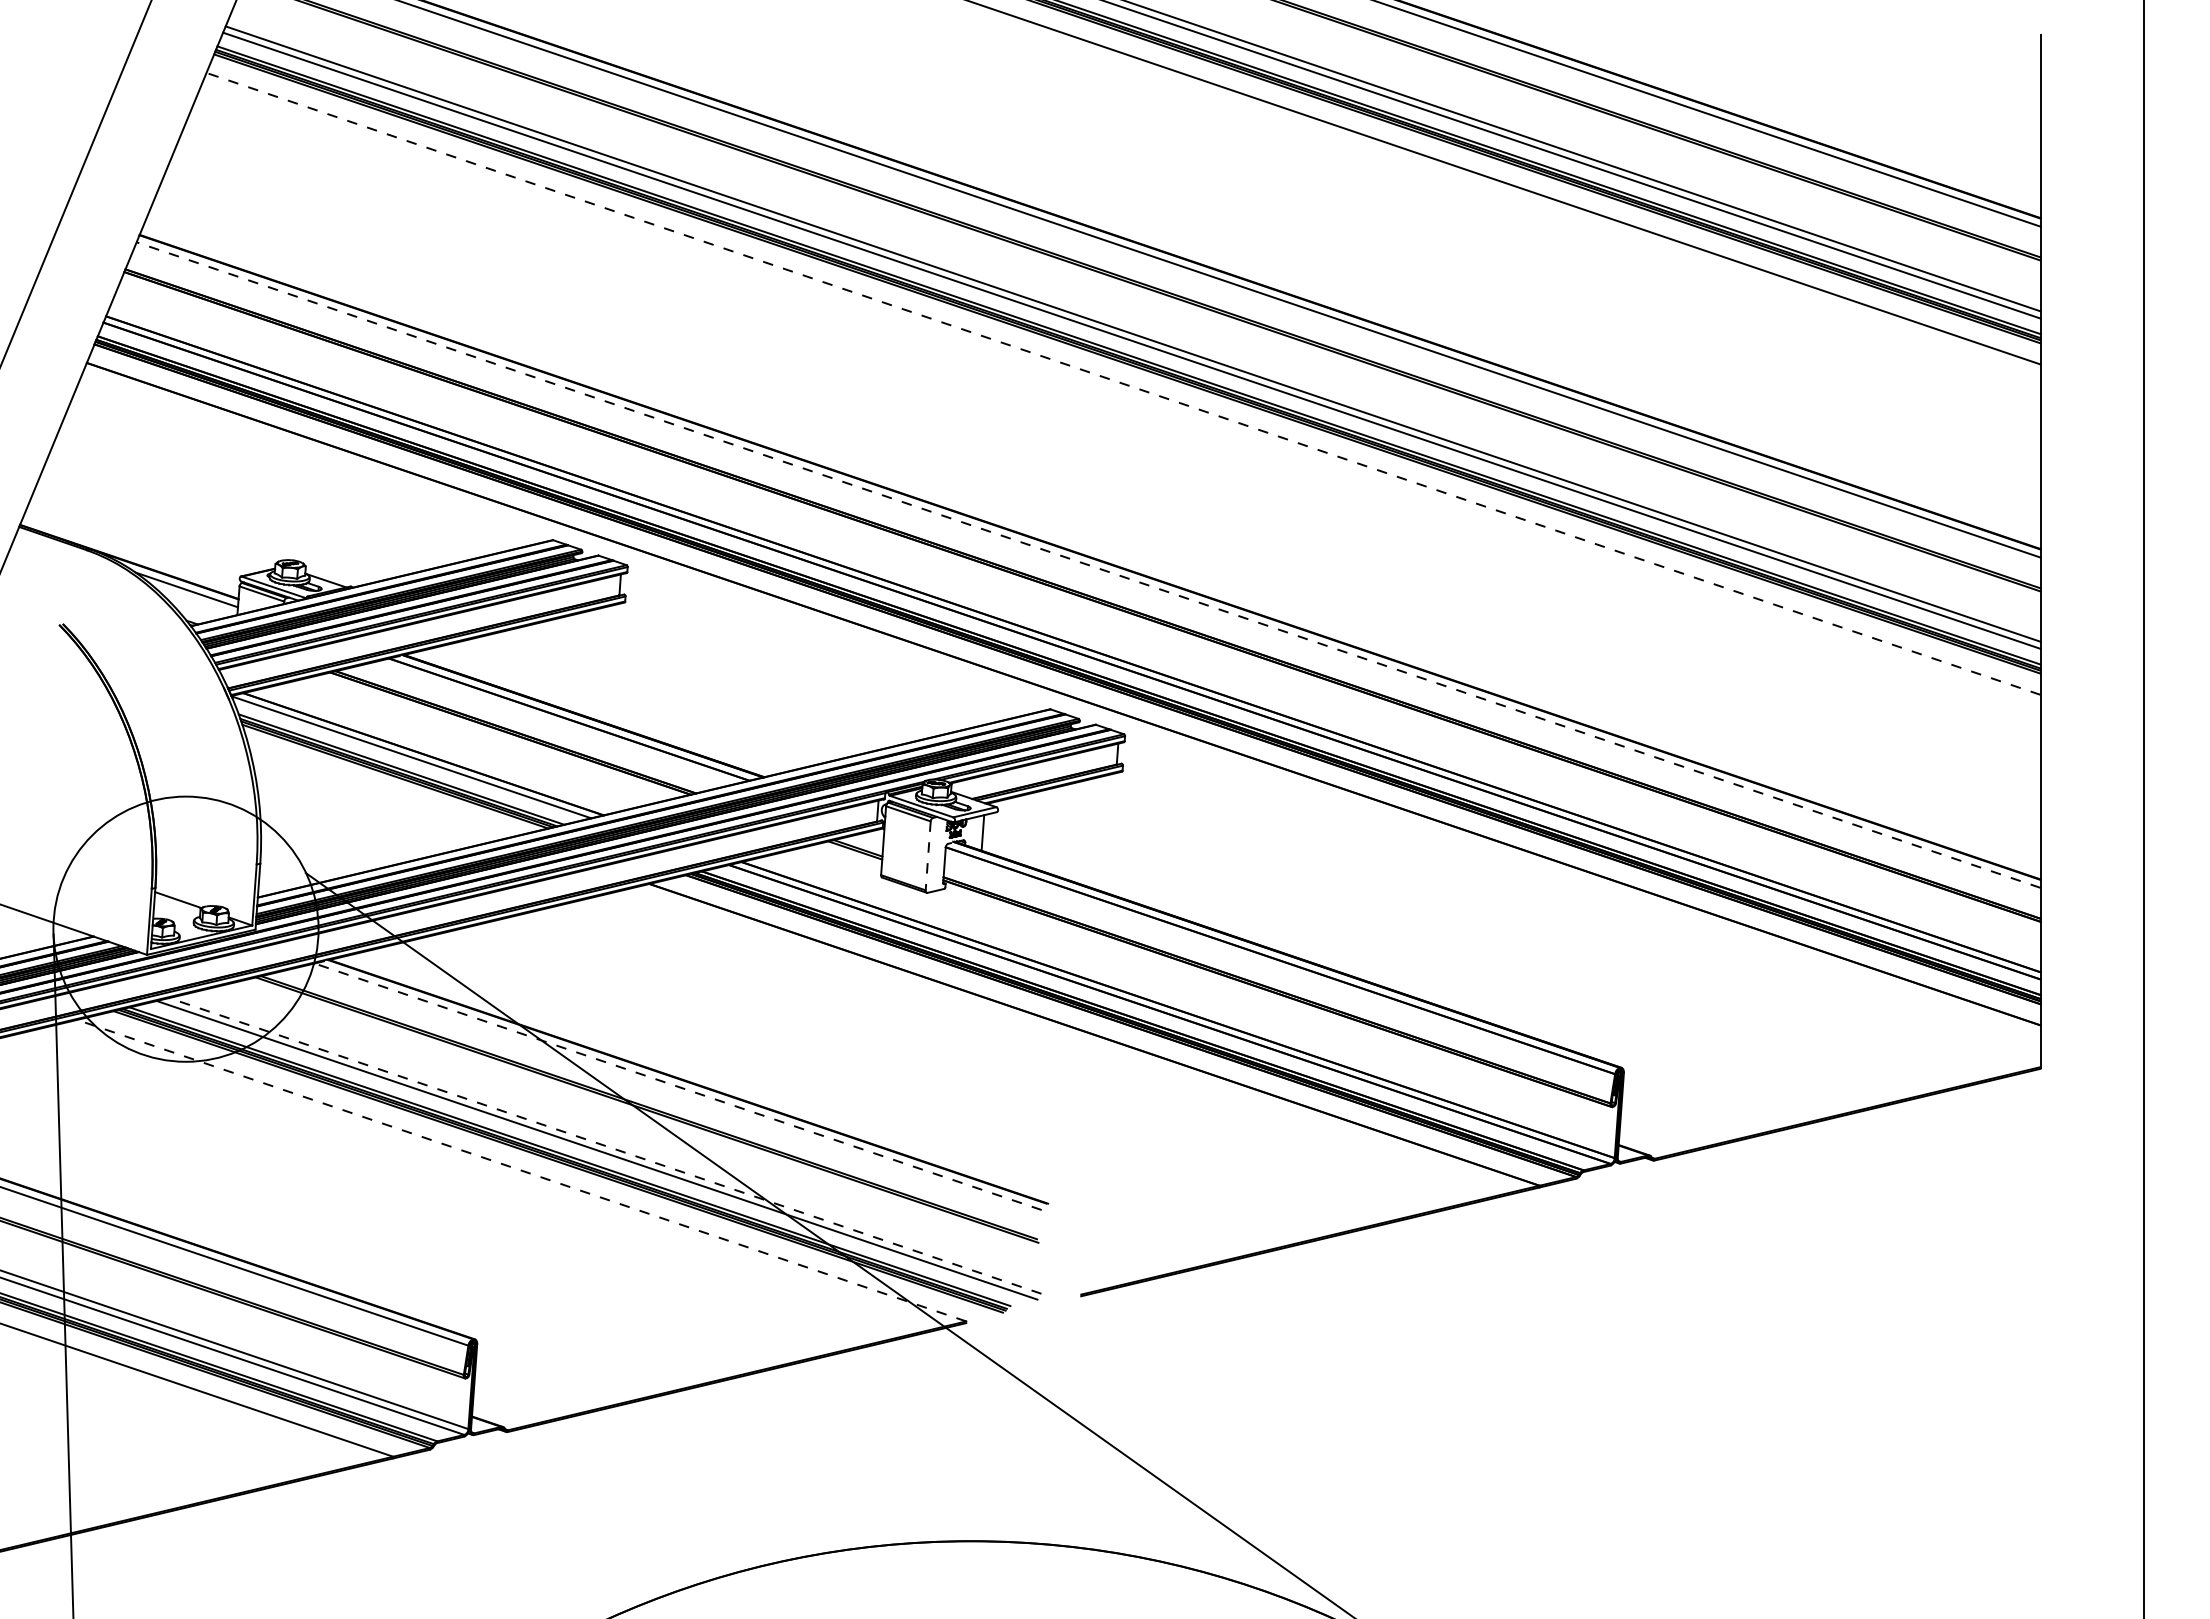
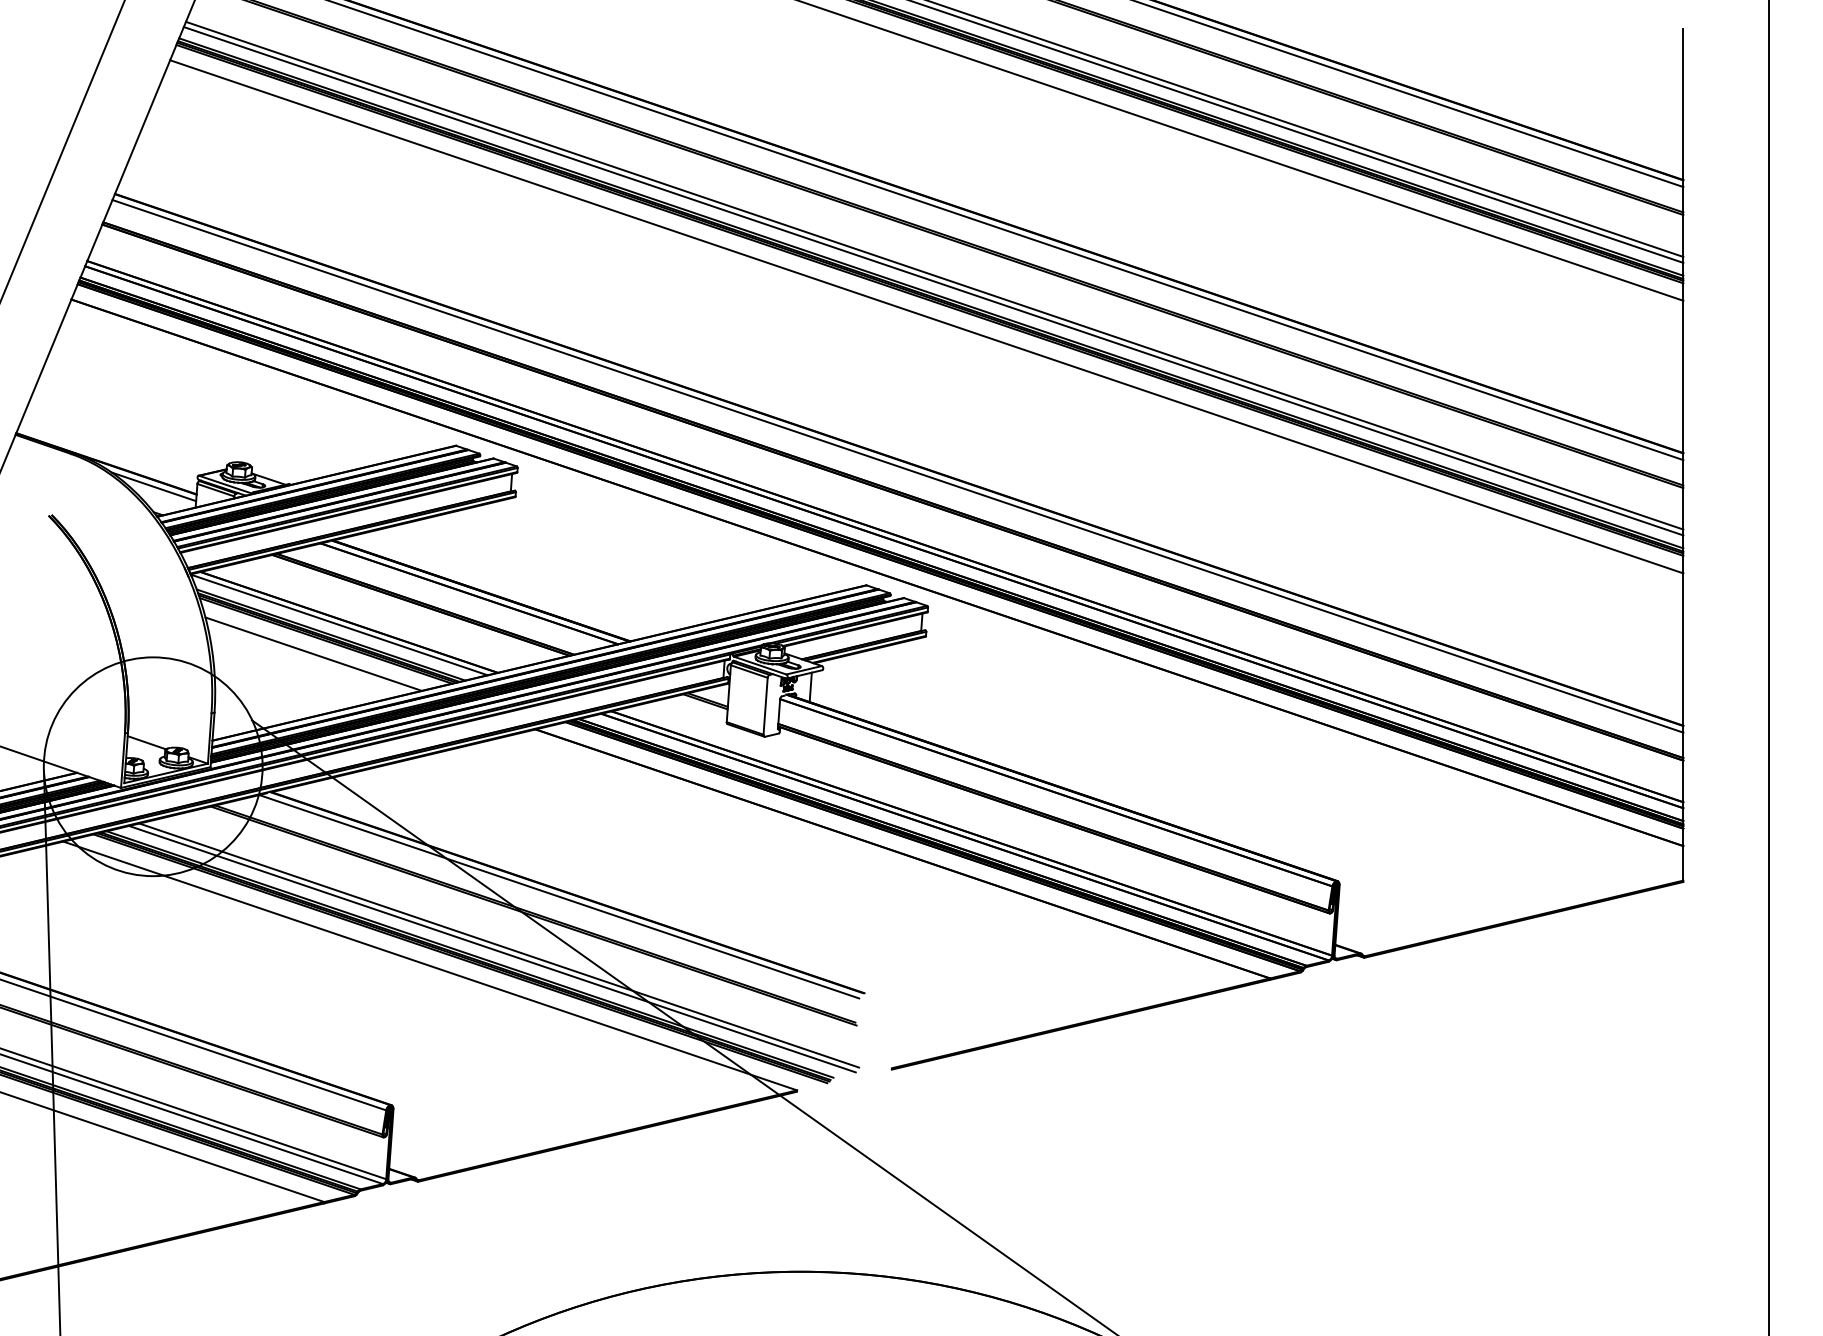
line: (1123, 383) -> (926, 316), dashed -> solid
line: (1088, 564) -> (897, 465), dashed -> solid
line: (380, 792) -> (313, 653), added
line: (928, 855) -> (765, 705), dashed -> solid
line: (678, 1086) -> (559, 896), dashed -> solid
line: (604, 1145) -> (498, 945), dashed -> solid
line: (521, 1170) -> (430, 965), dashed -> solid

